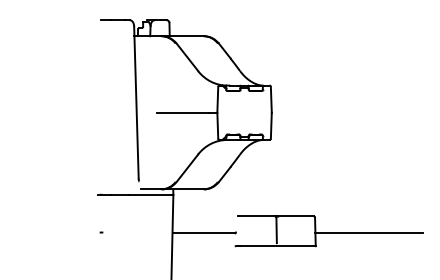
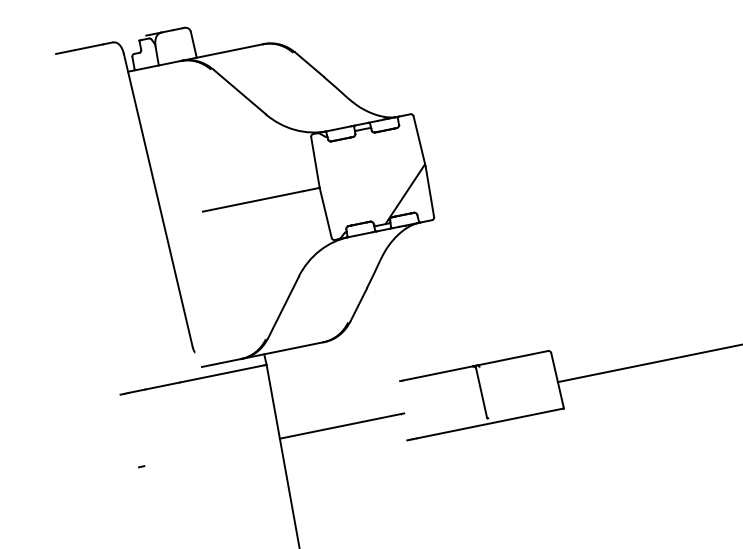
hatch: (258, 124) -> (404, 194), added

